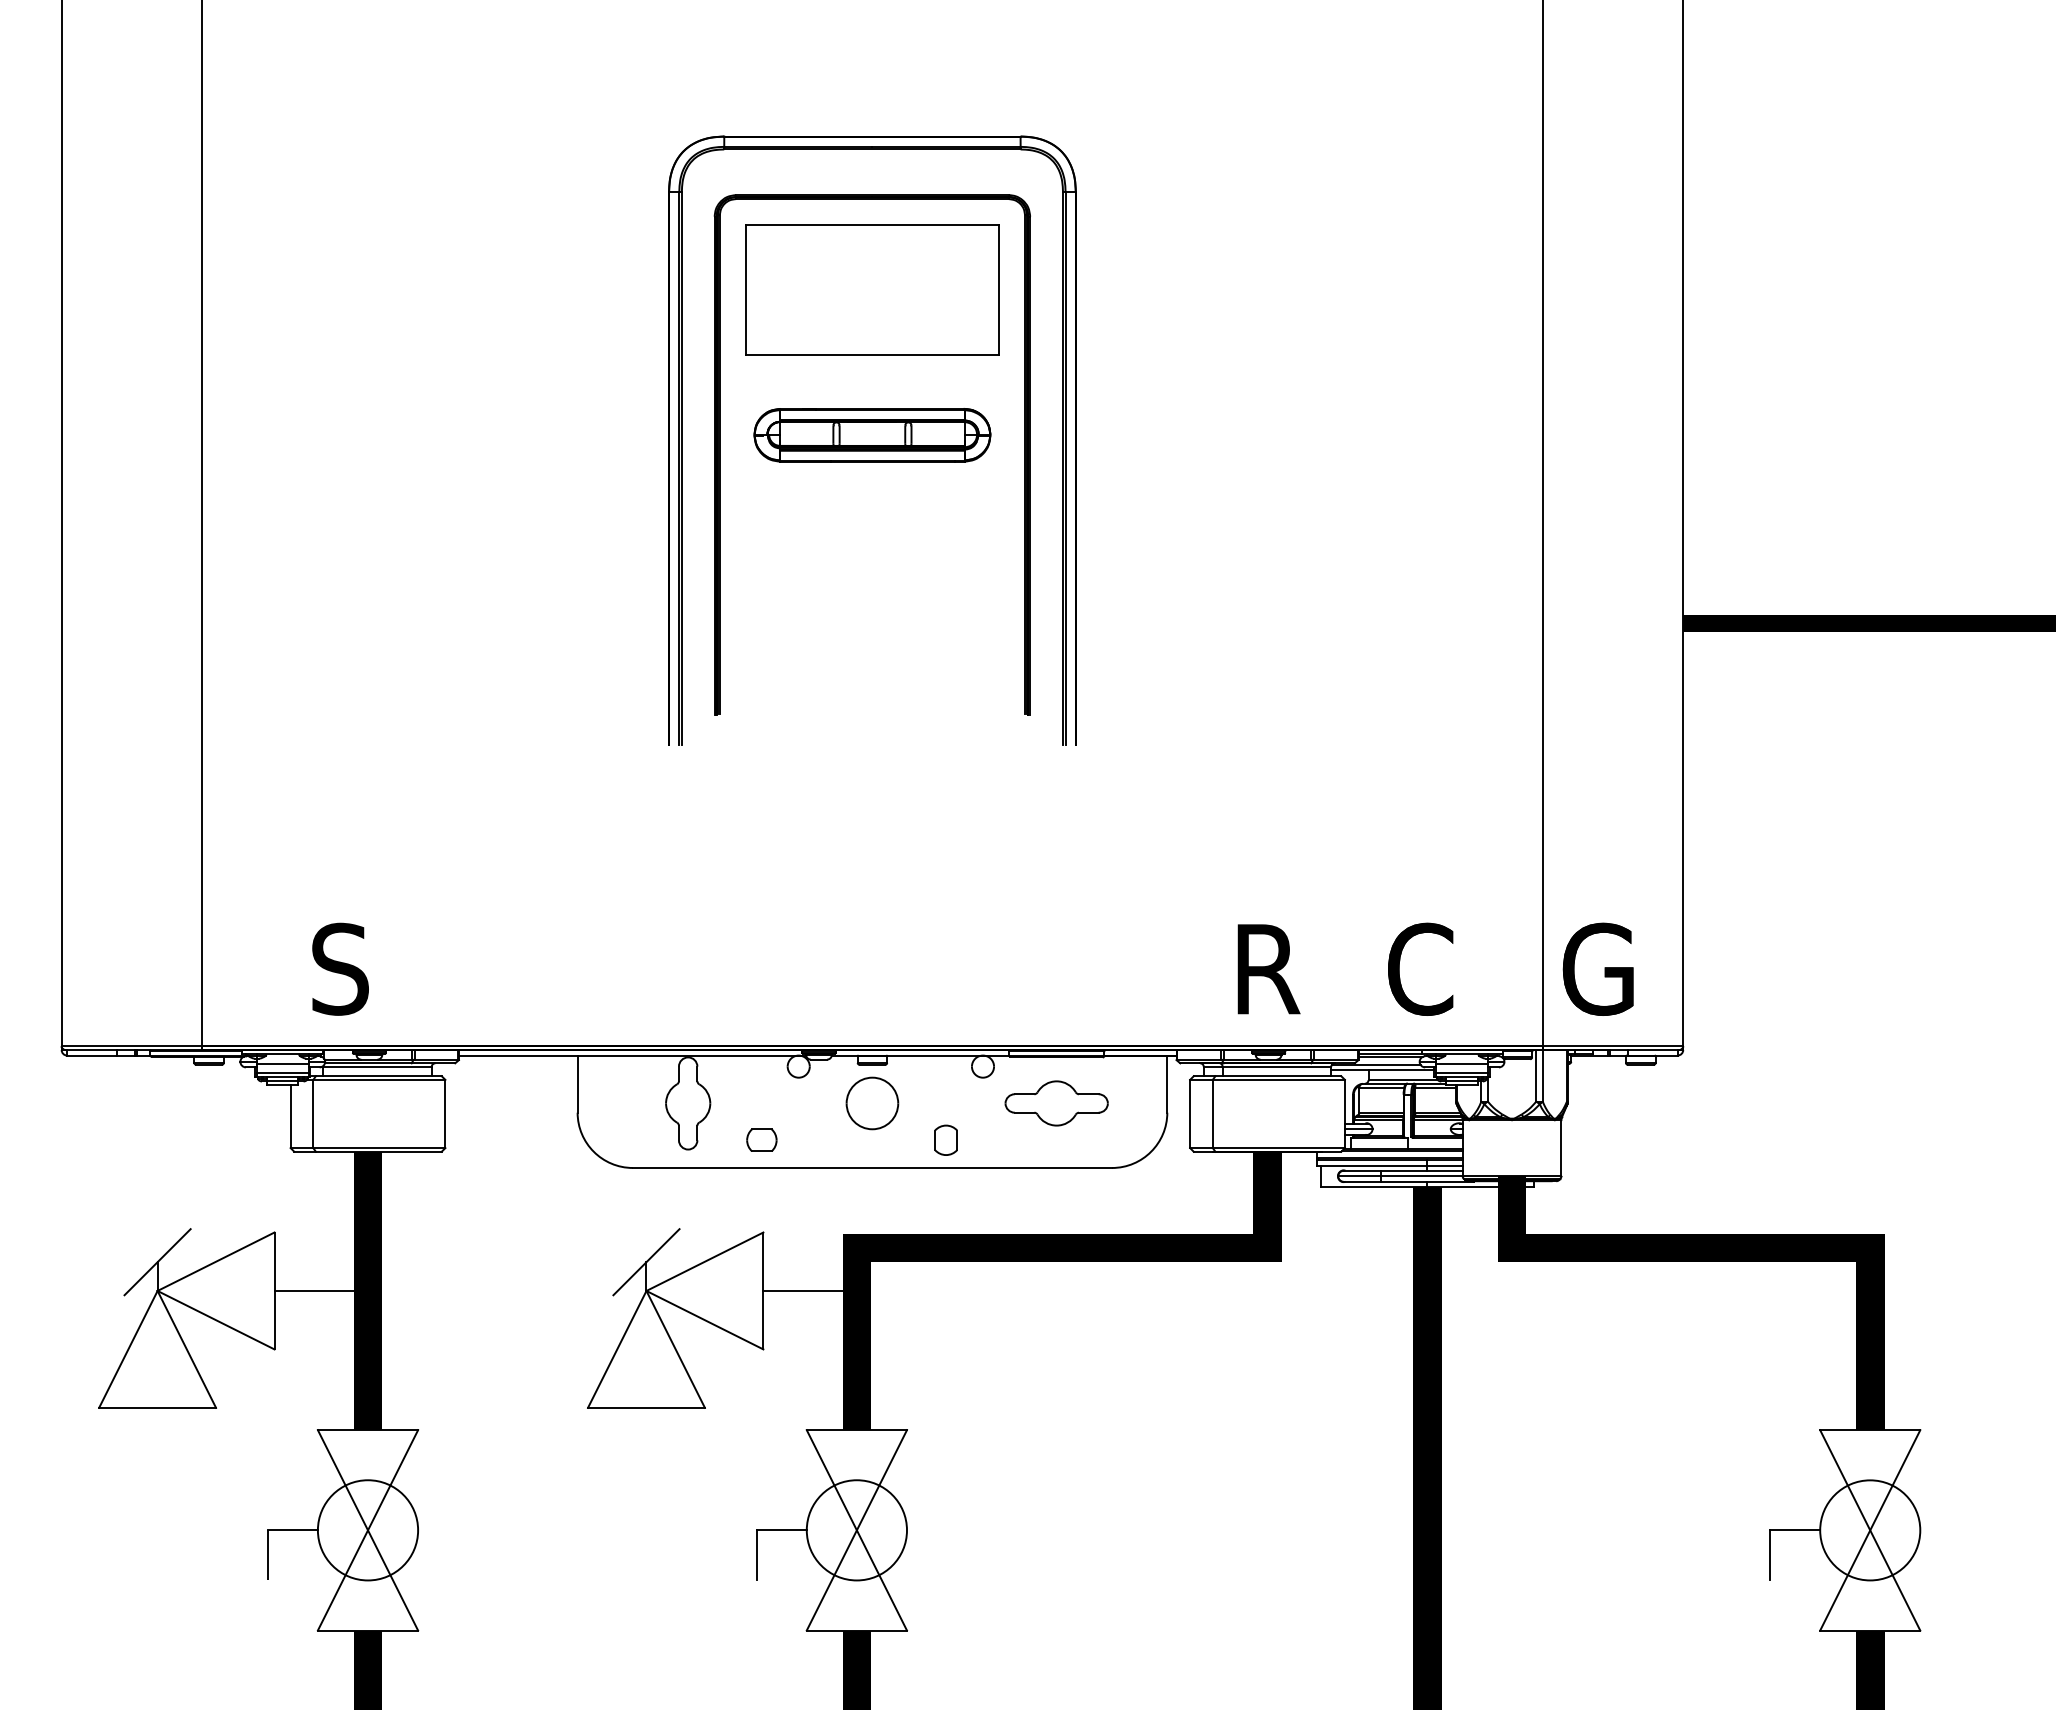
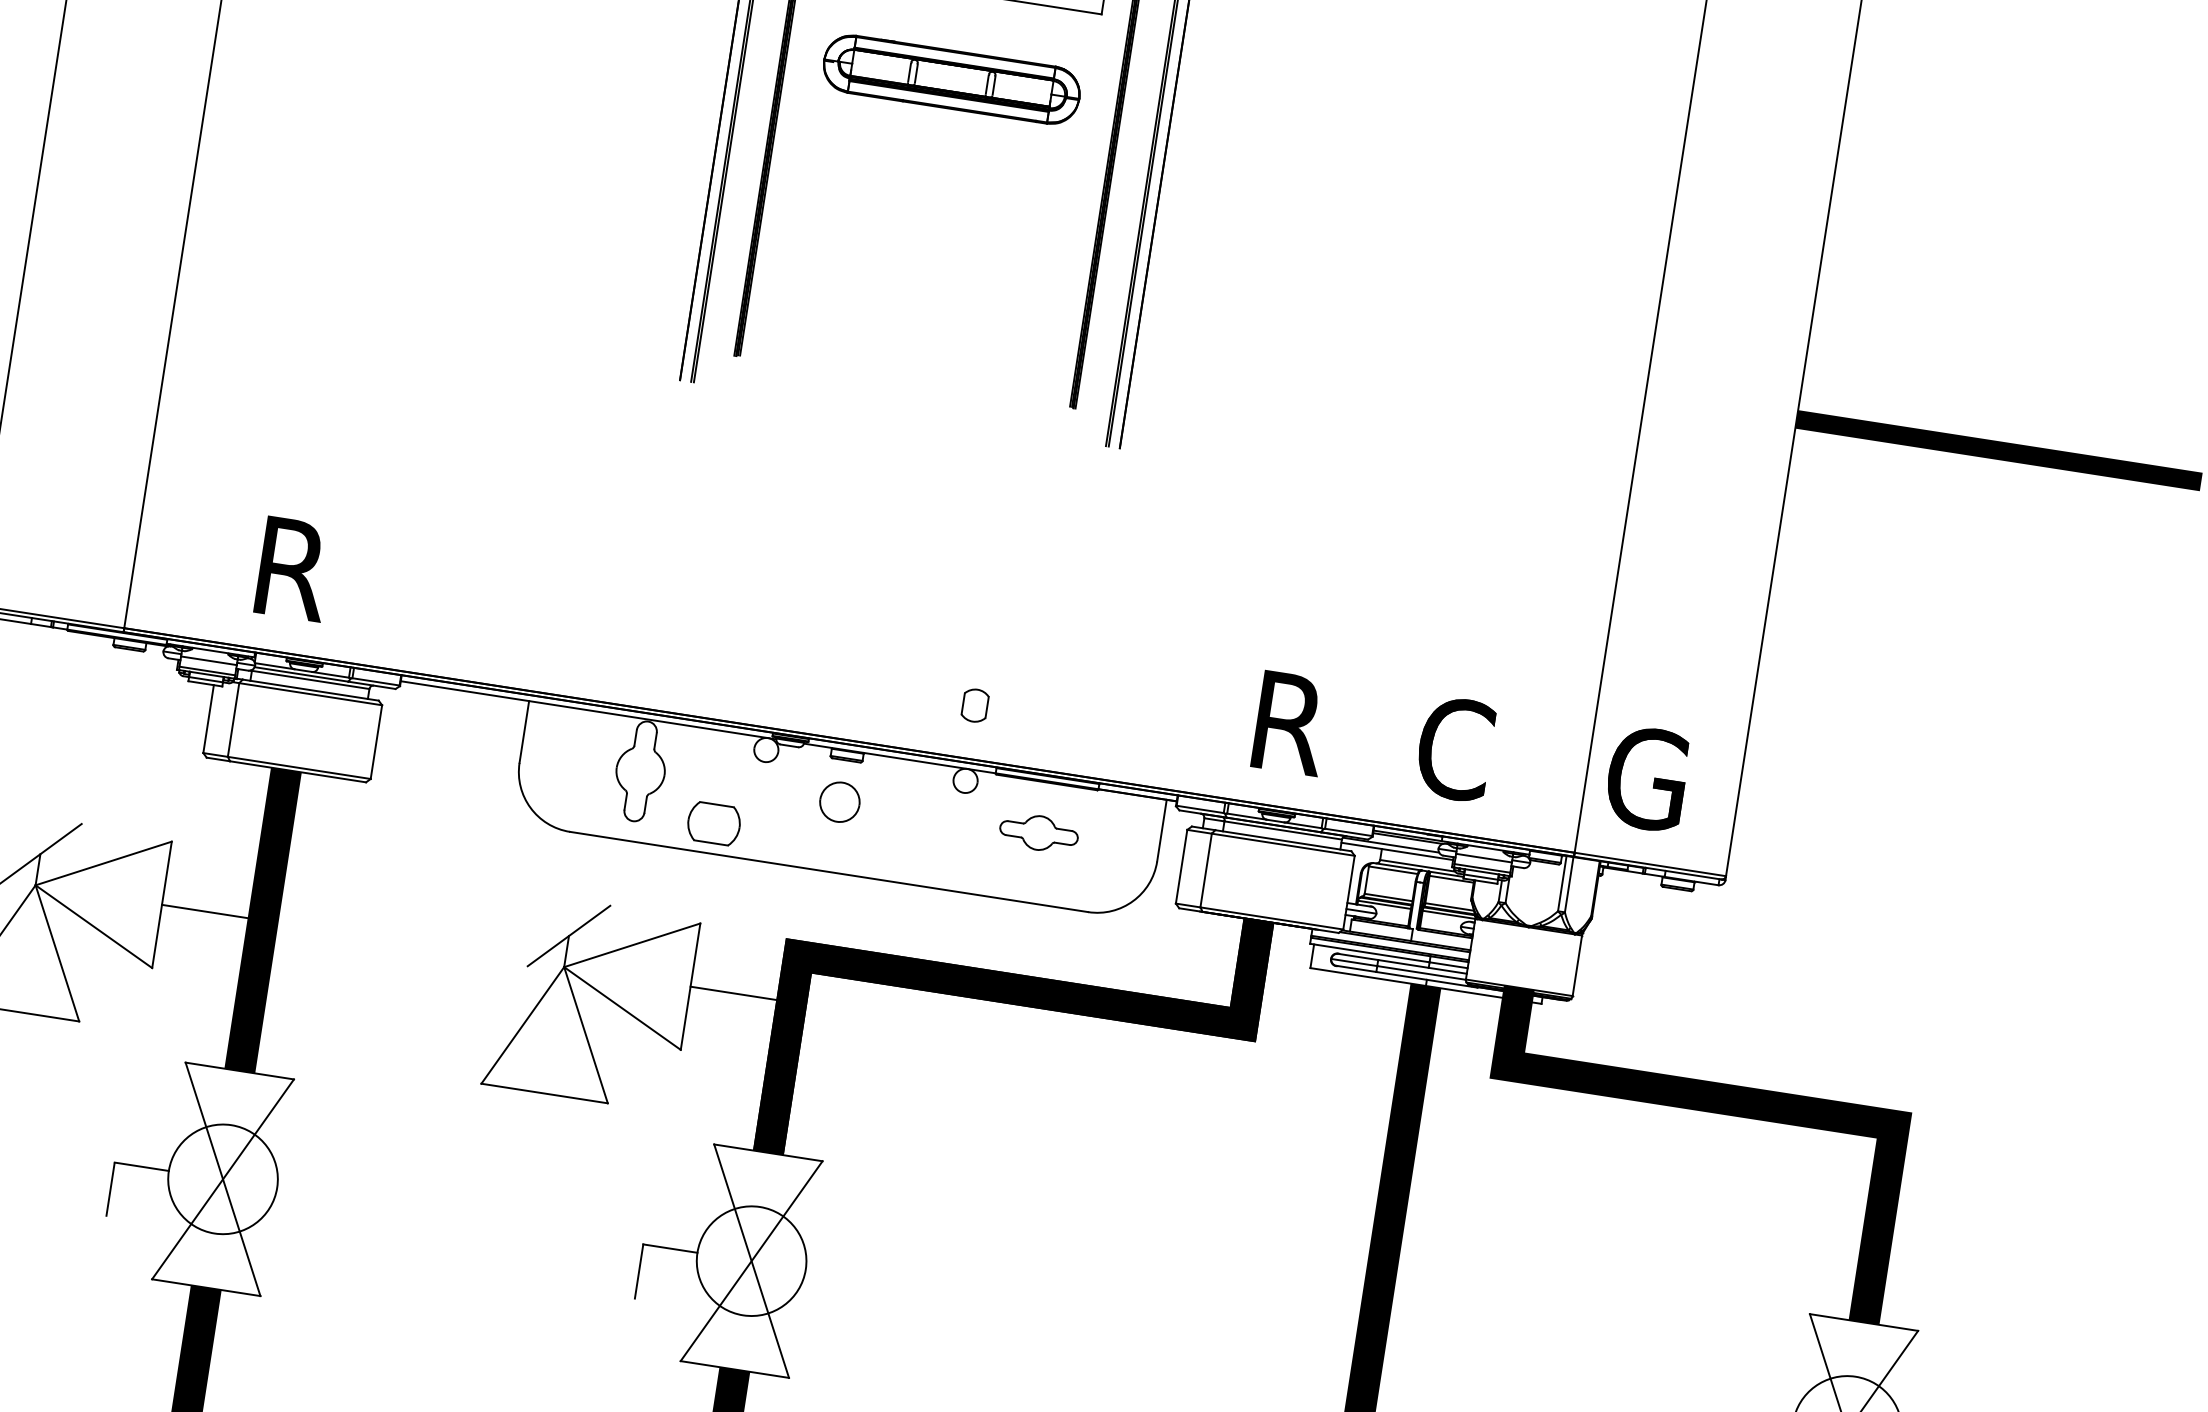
text: (345, 968) -> (292, 568), S -> R
part: (872, 1103) -> (839, 802), size x0.7
part: (1056, 1103) -> (1038, 833), size x0.7
part: (761, 1139) -> (713, 822), size x1.6
part: (945, 1139) -> (974, 704), moved

